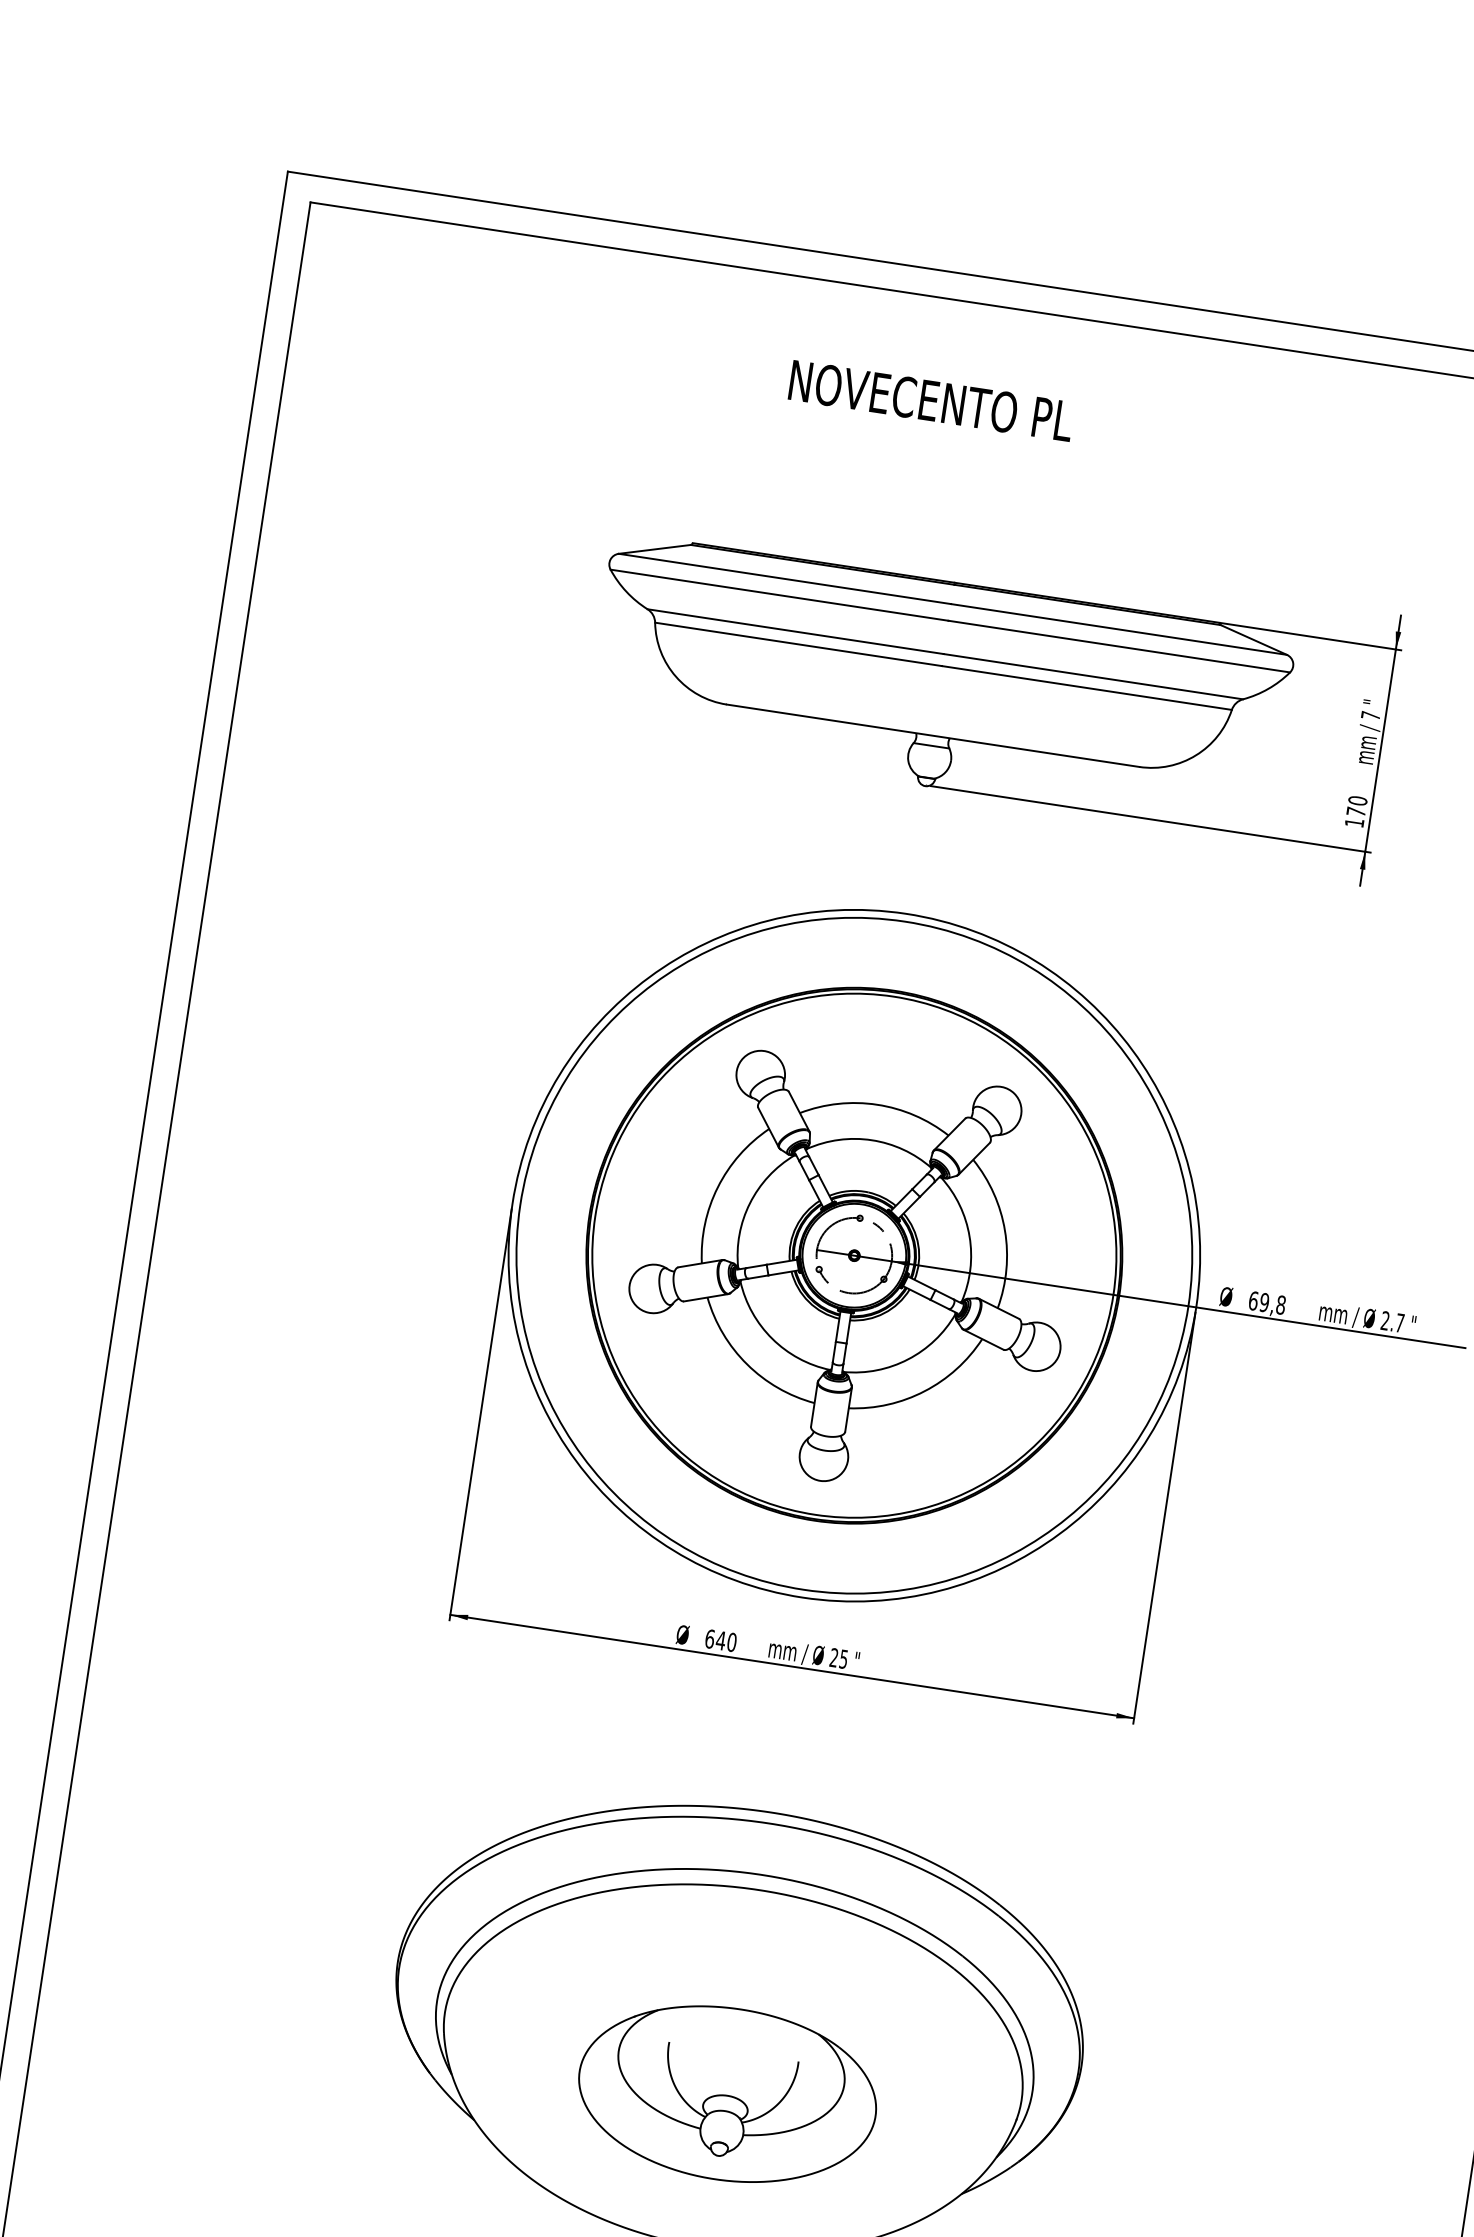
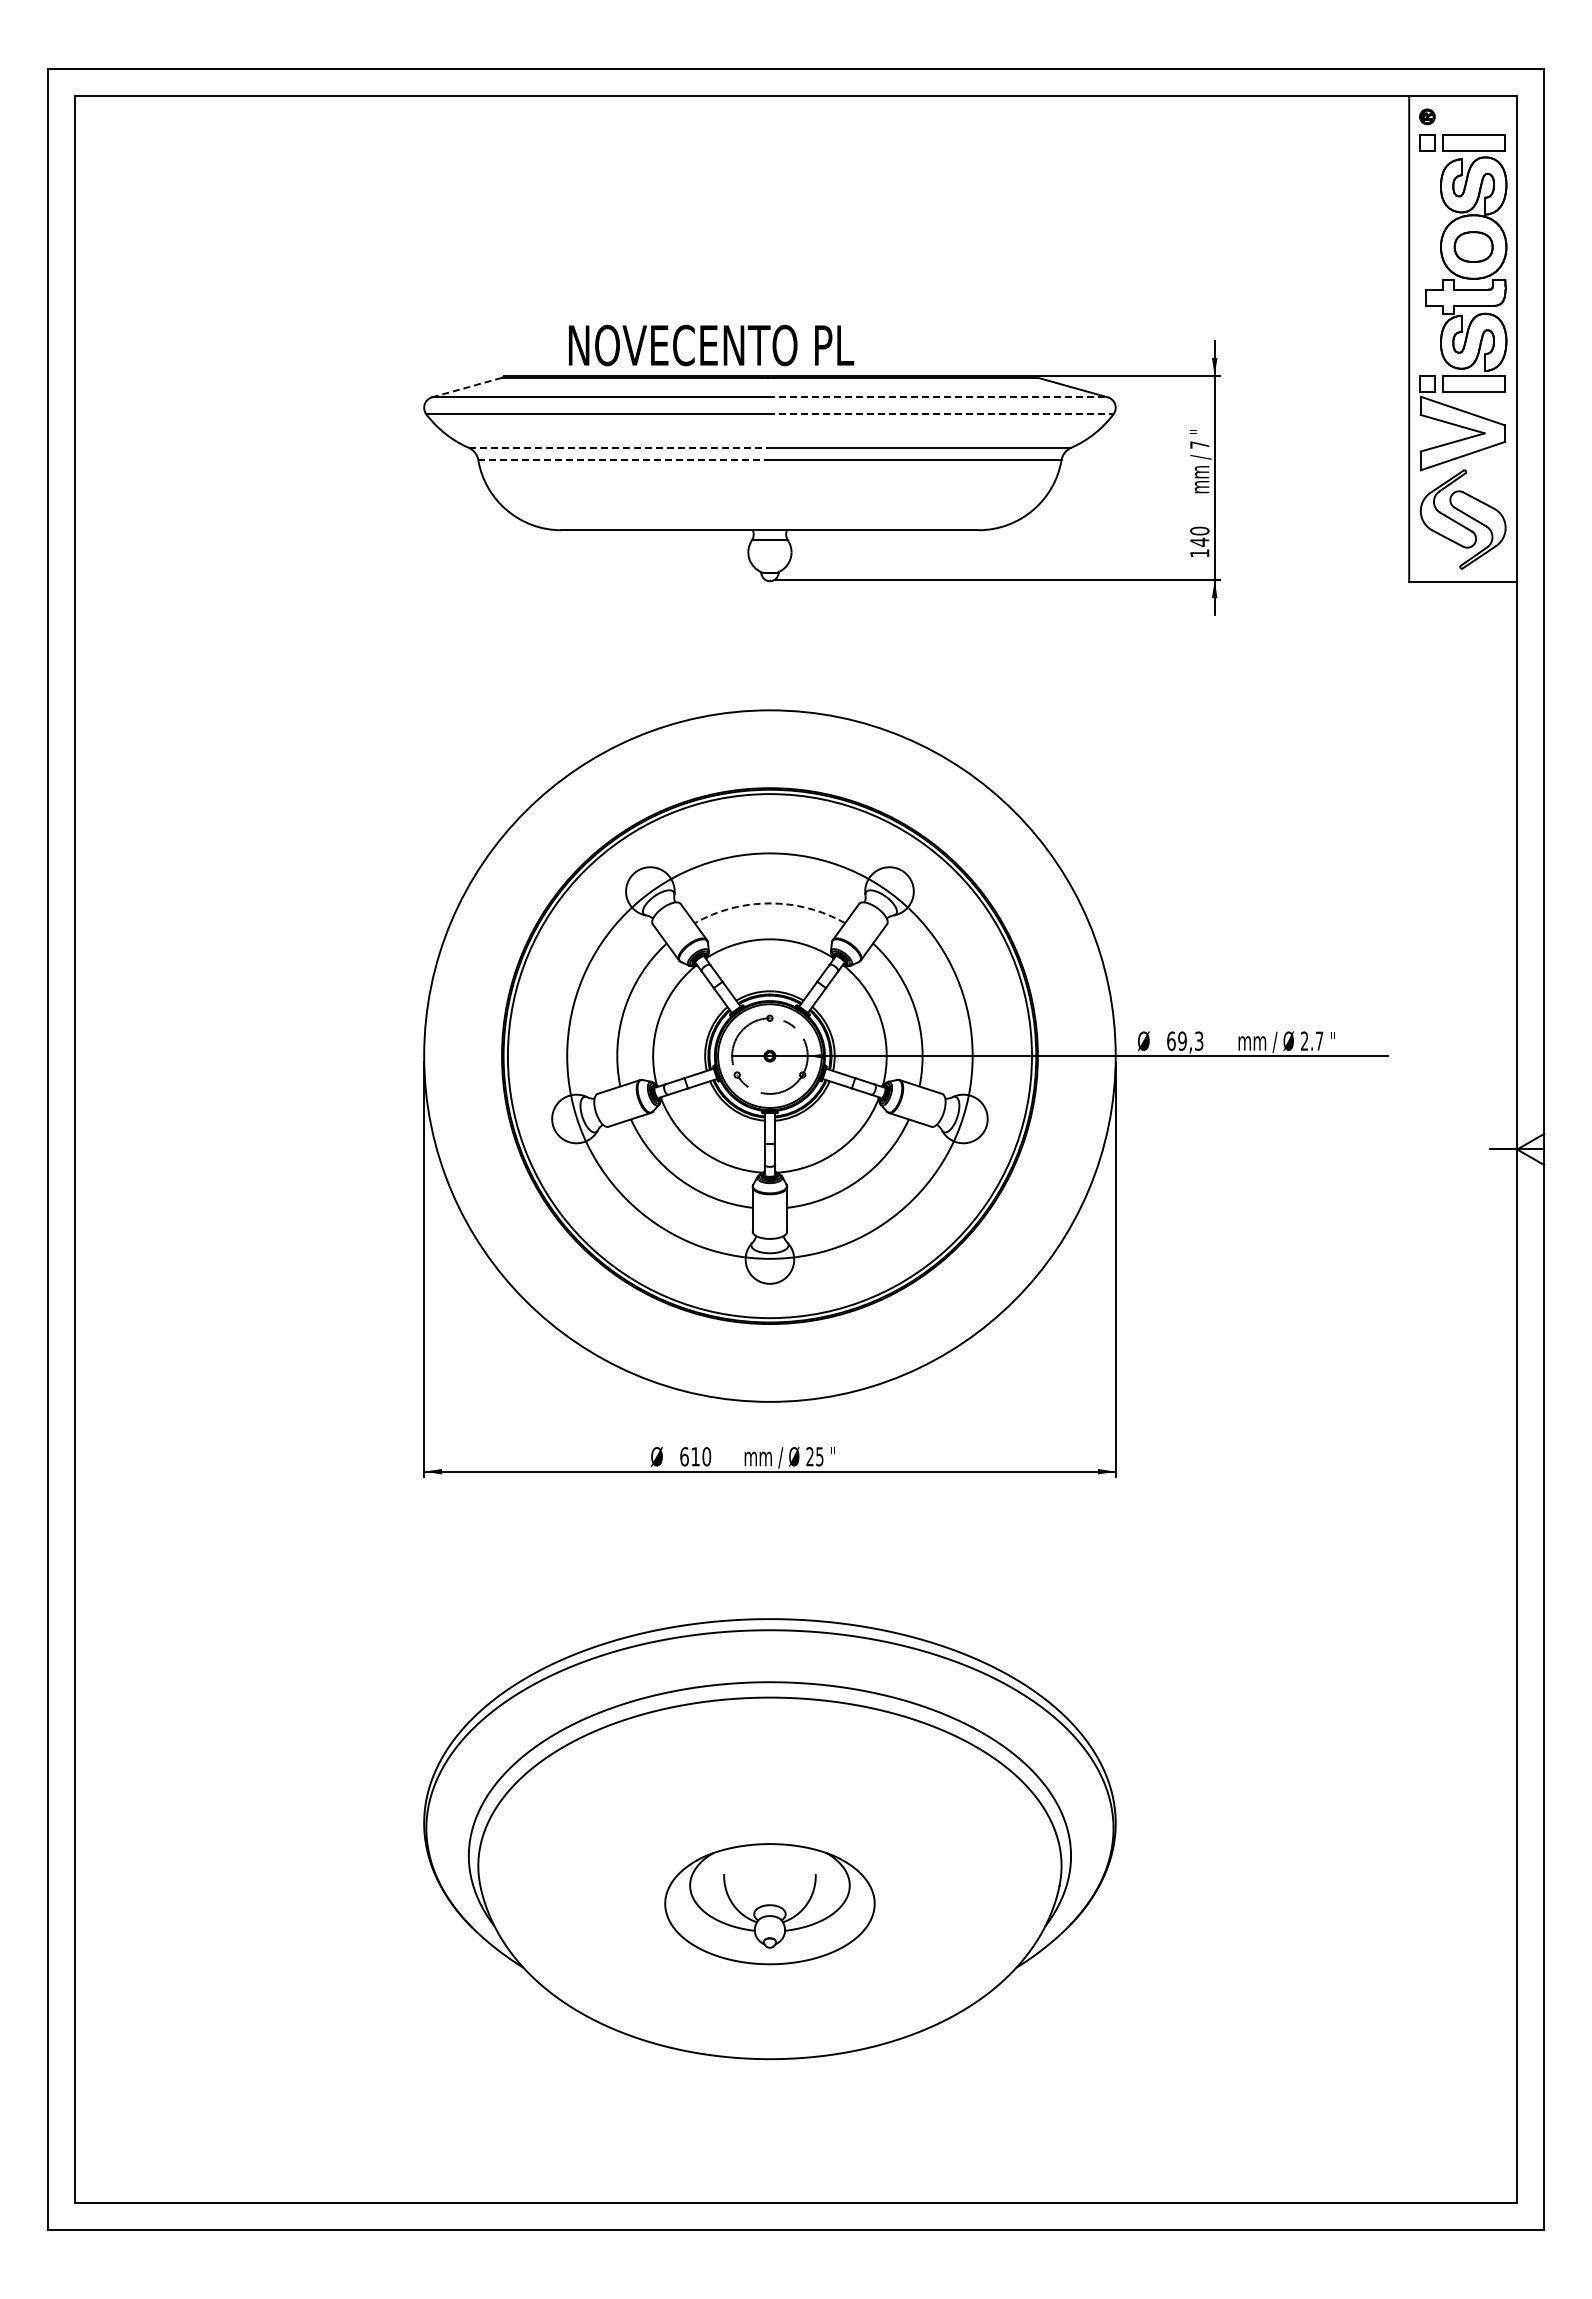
text: (931, 401) -> (711, 345), moved
line: (654, 549) -> (466, 387), solid -> dashed
line: (1118, 629) -> (937, 397), solid -> dashed
line: (795, 631) -> (618, 447), solid -> dashed
line: (798, 644) -> (623, 460), solid -> dashed
line: (1118, 646) -> (940, 414), solid -> dashed
text: (1356, 811) -> (1199, 541), 170 -> 140
arc: (876, 1104) -> (769, 903), solid -> dashed
circle: (853, 1256) -> (769, 1056), size x0.6
text: (1280, 1304) -> (1198, 1040), 69,8 -> 69,3
text: (720, 1640) -> (695, 1456), 640 -> 610
part: (727, 2093) -> (769, 1903), size x0.7

